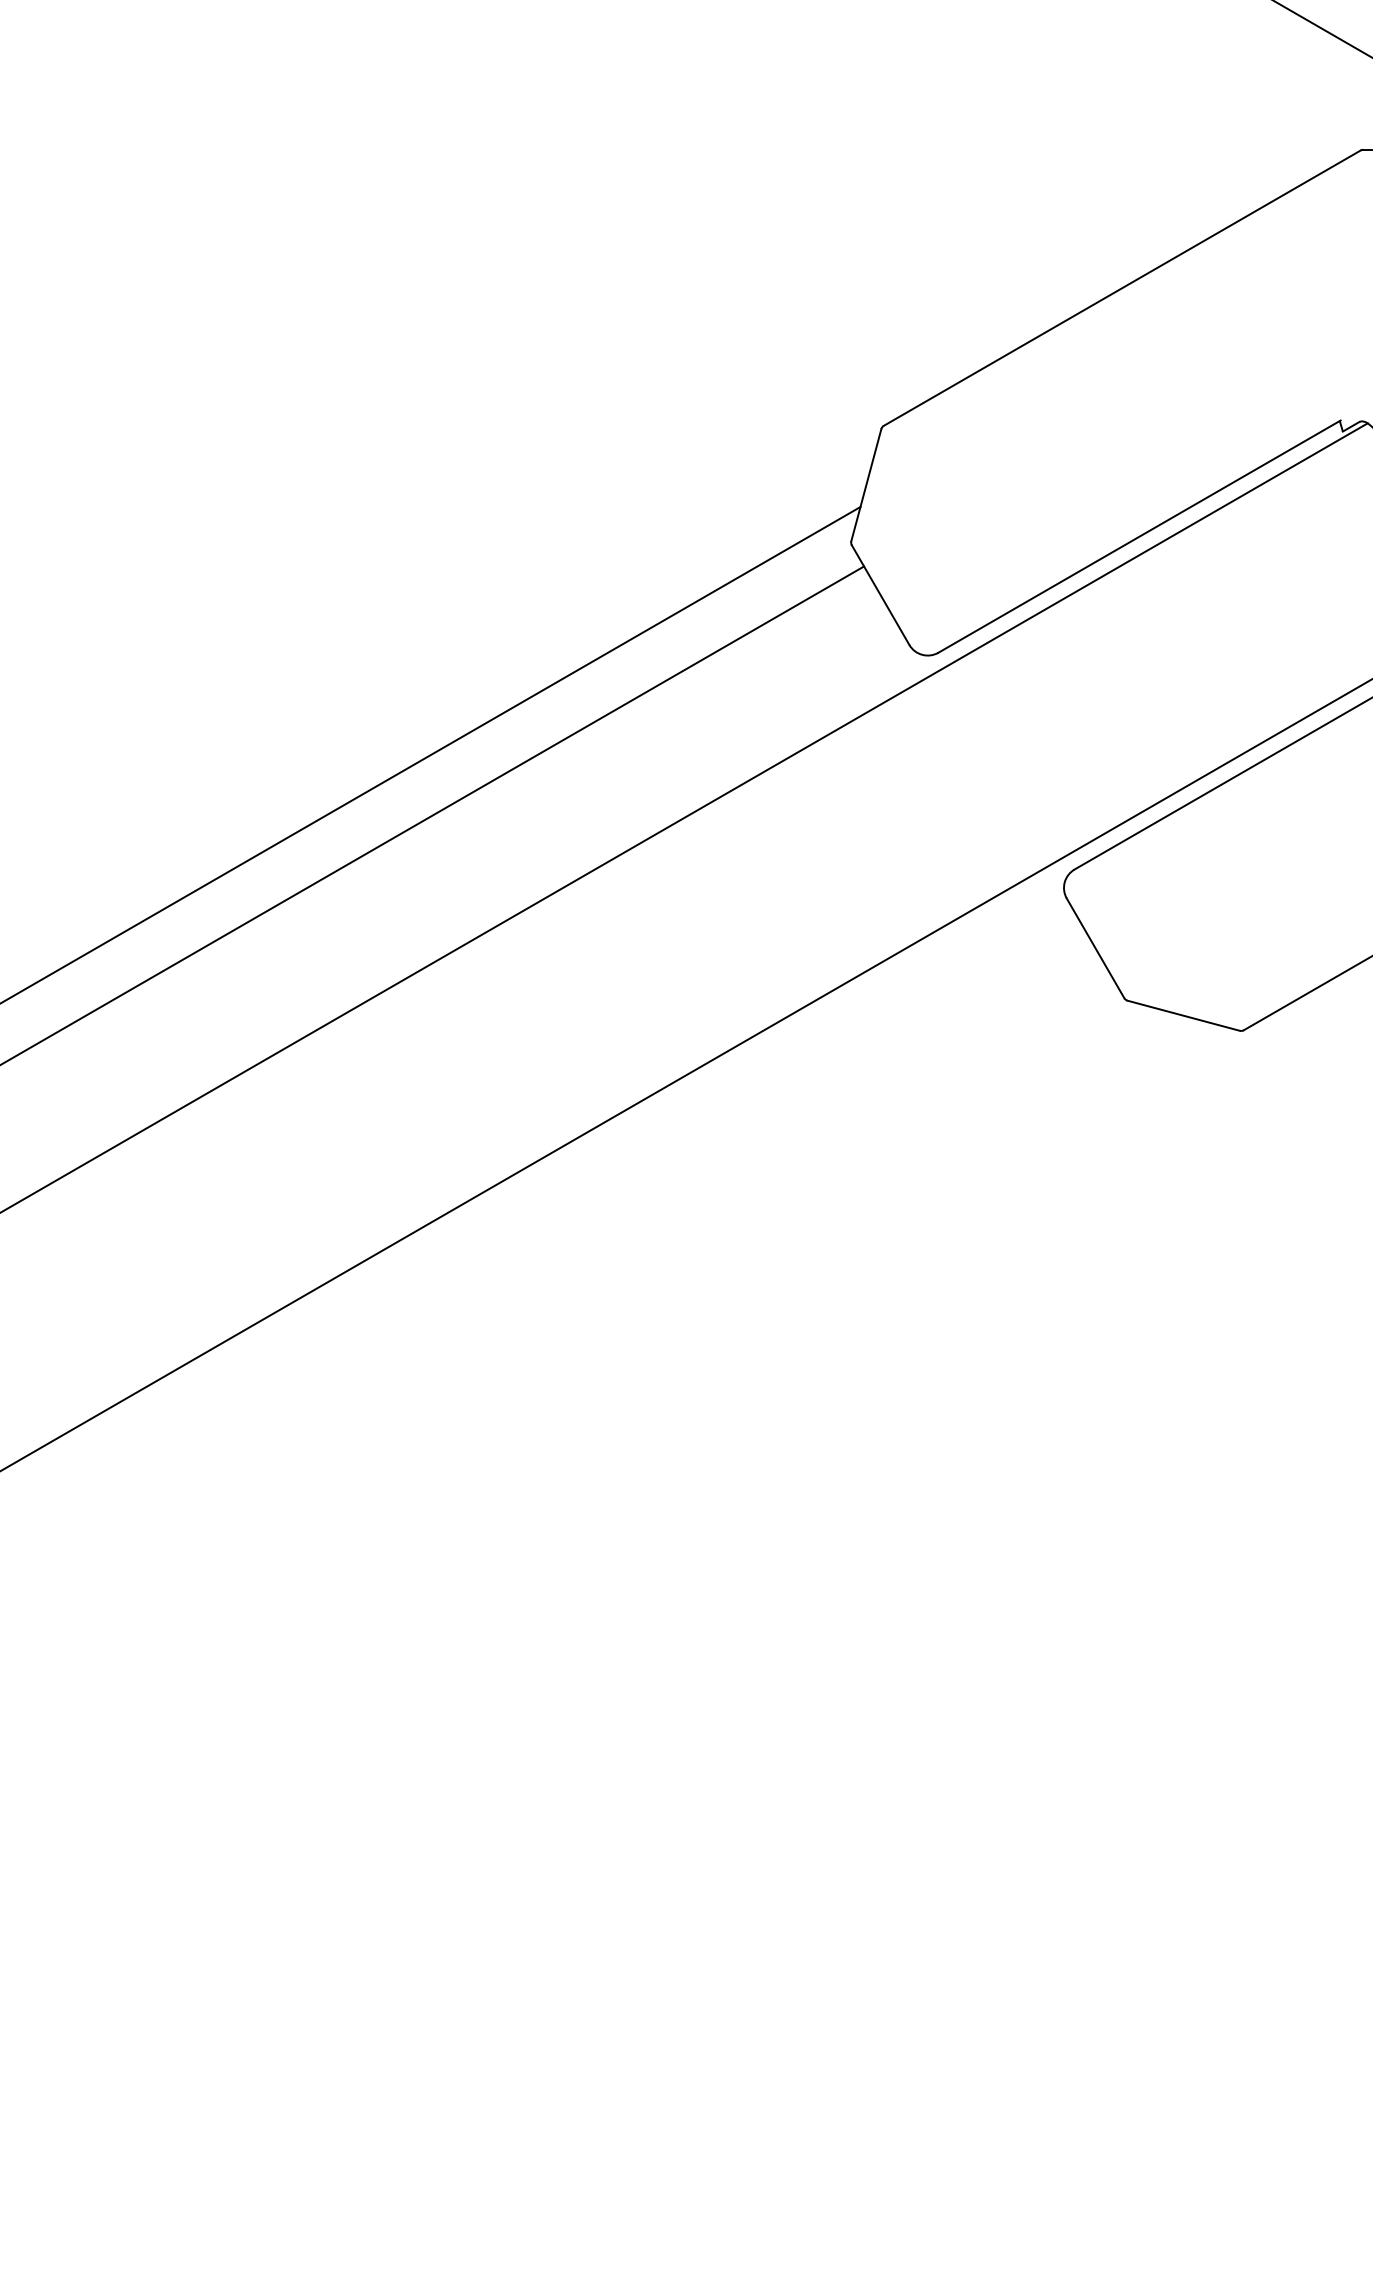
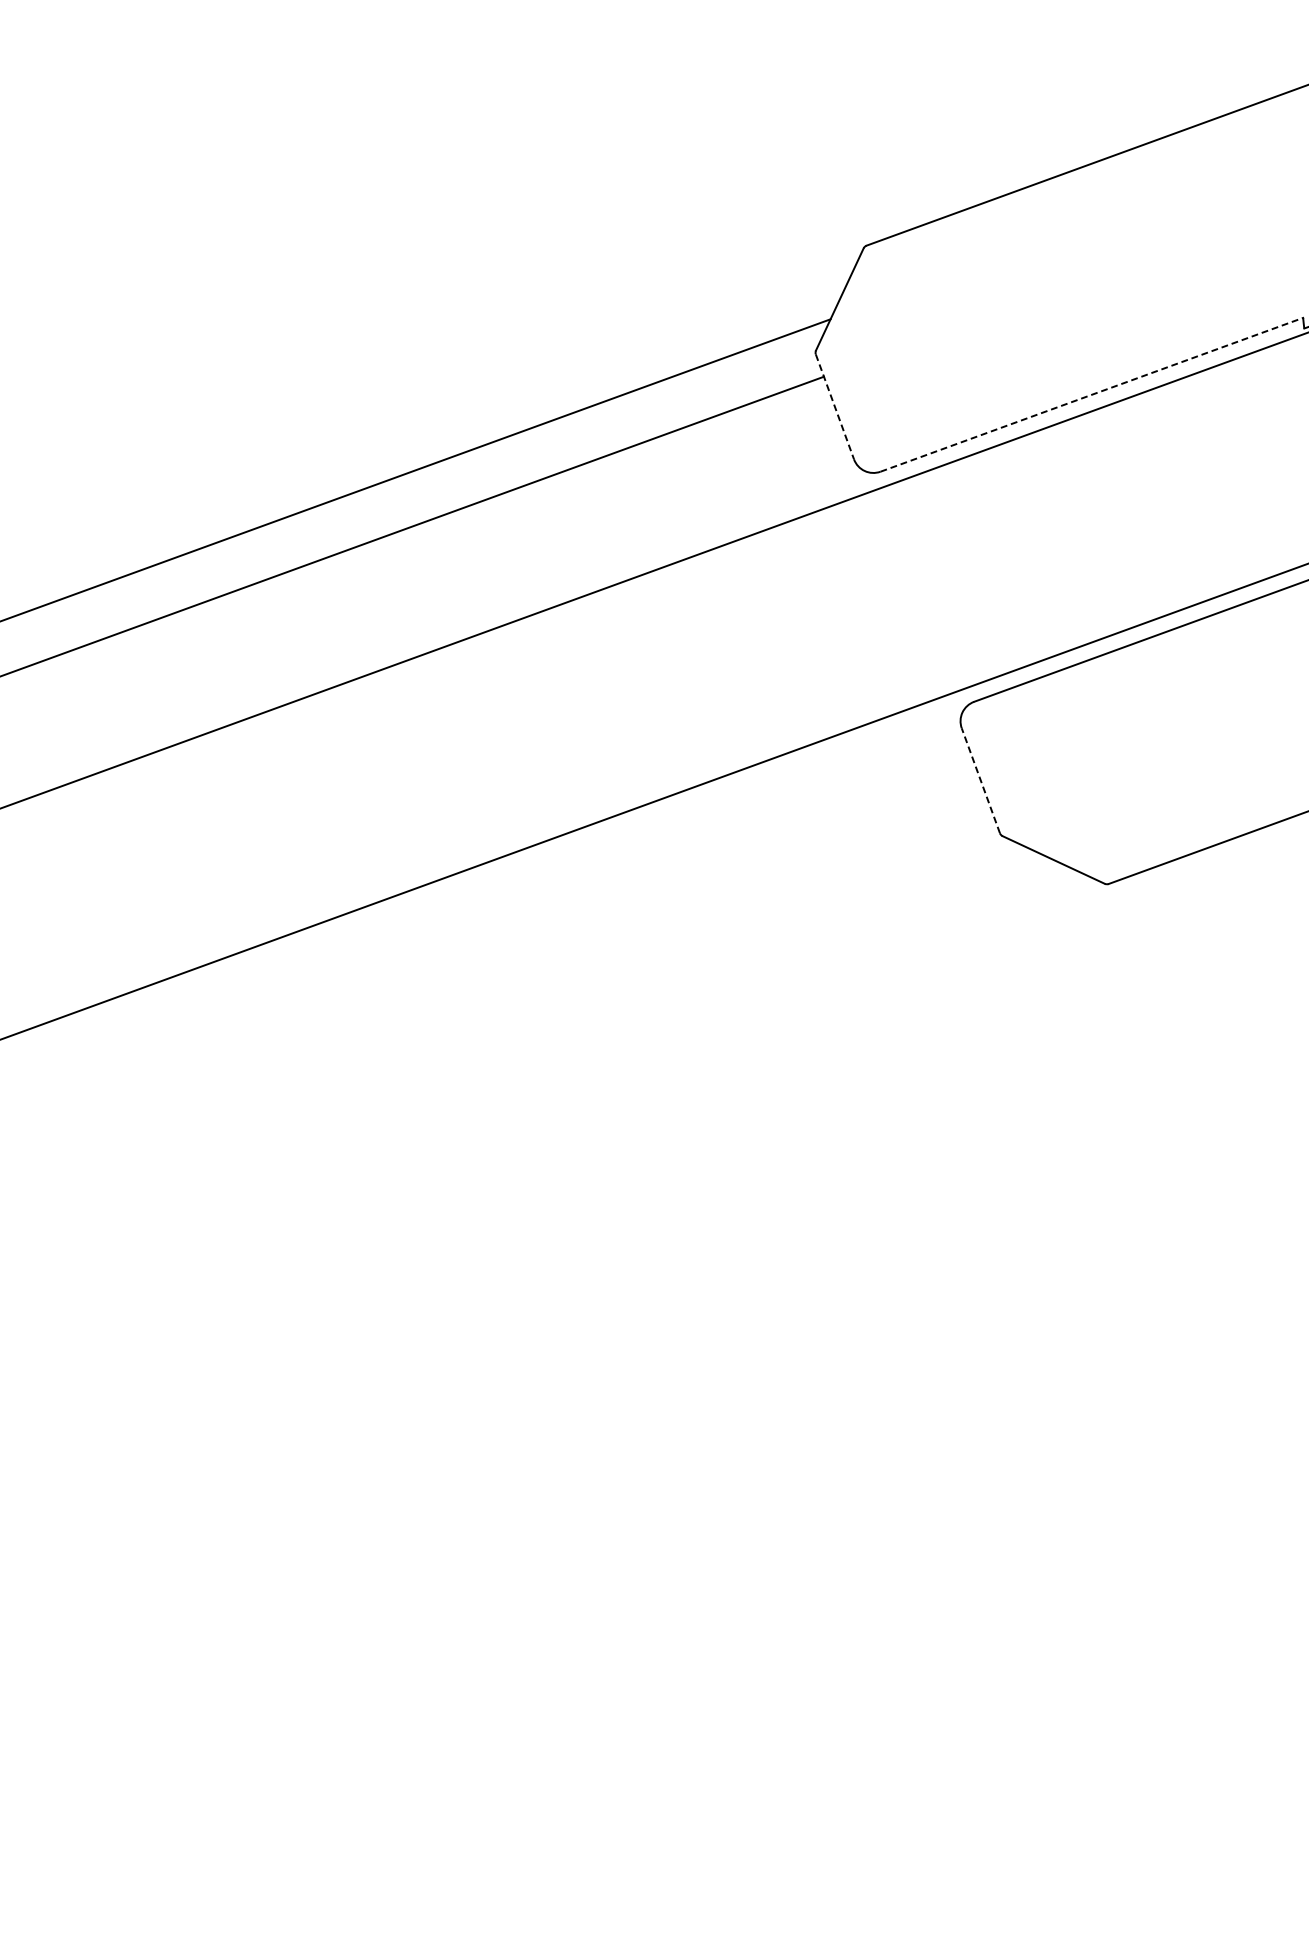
line: (1140, 536) -> (1093, 394), solid -> dashed
line: (880, 595) -> (834, 407), solid -> dashed
line: (1095, 948) -> (980, 780), solid -> dashed

